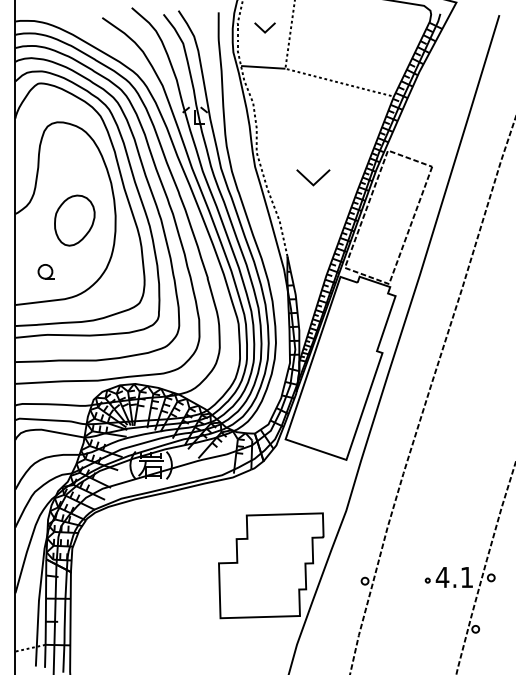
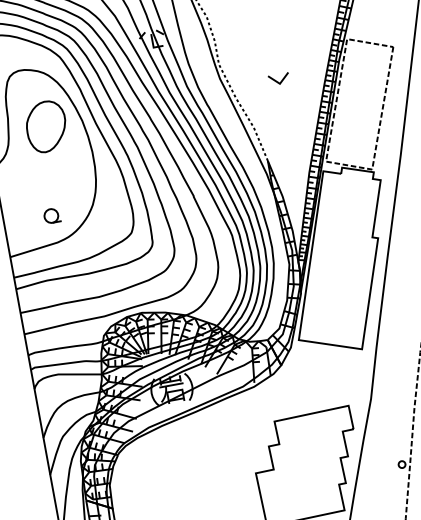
part: (313, 177) -> (279, 78), size x0.62
part: (74, 220) -> (46, 126), moved
part: (45, 271) -> (51, 215), moved

